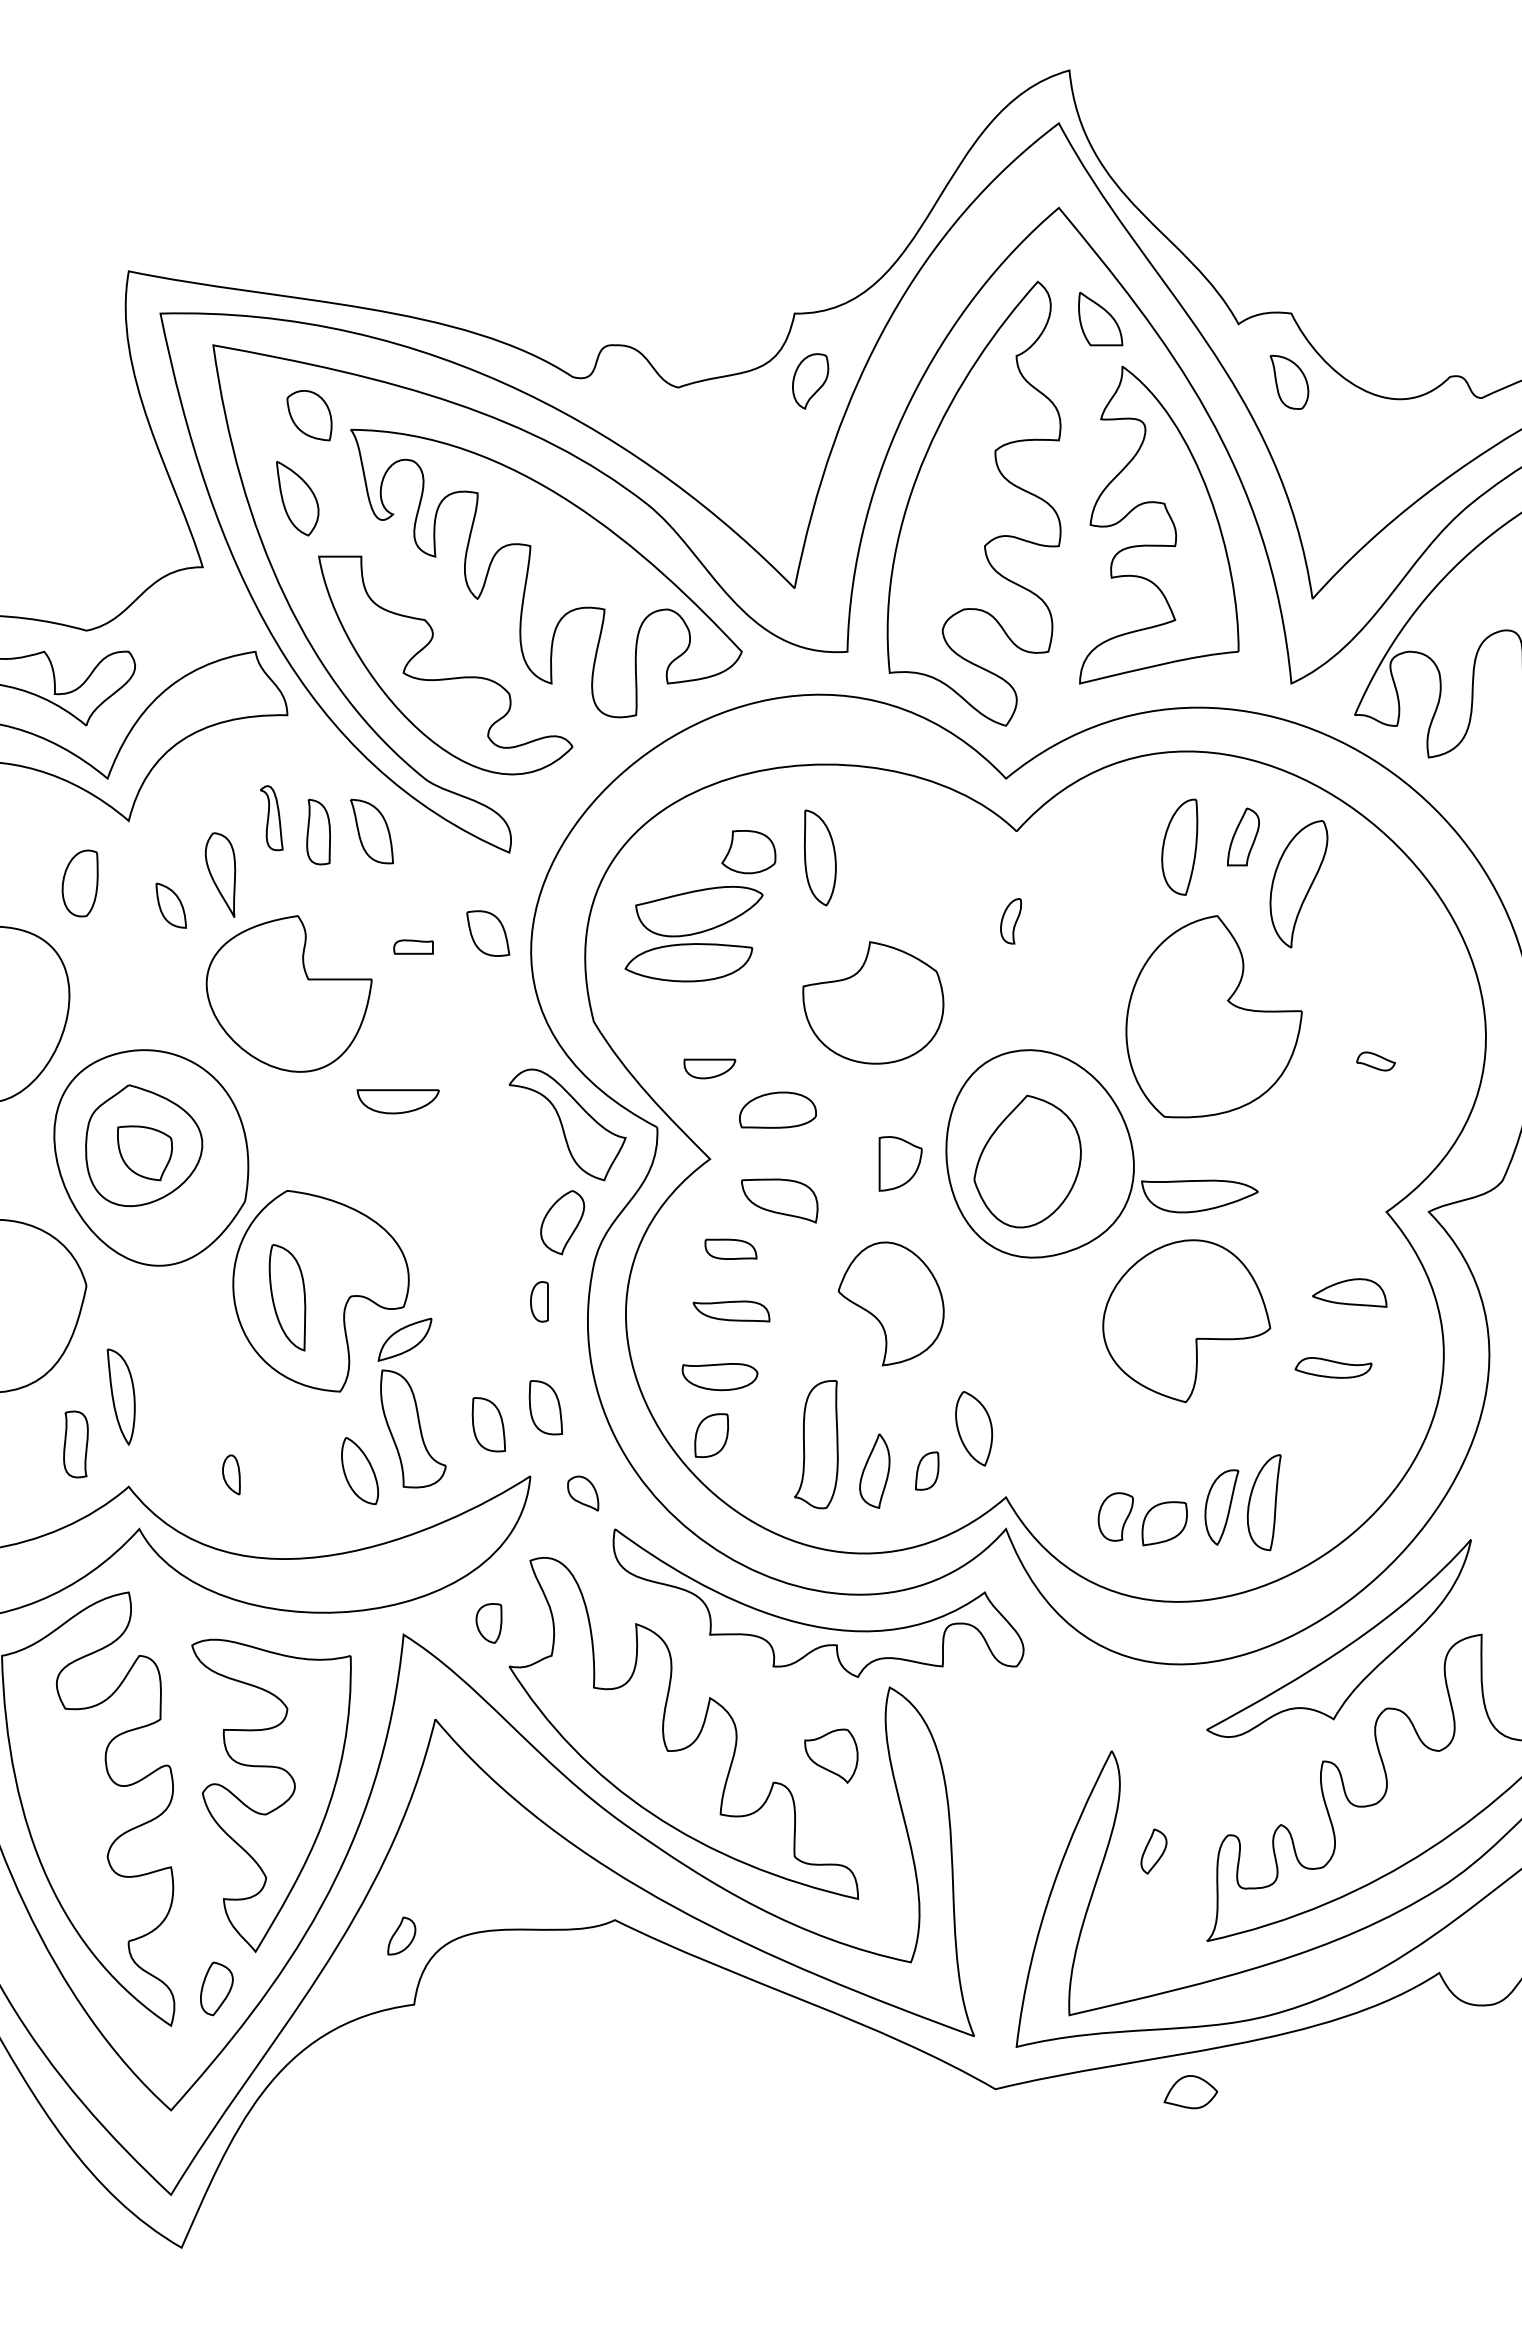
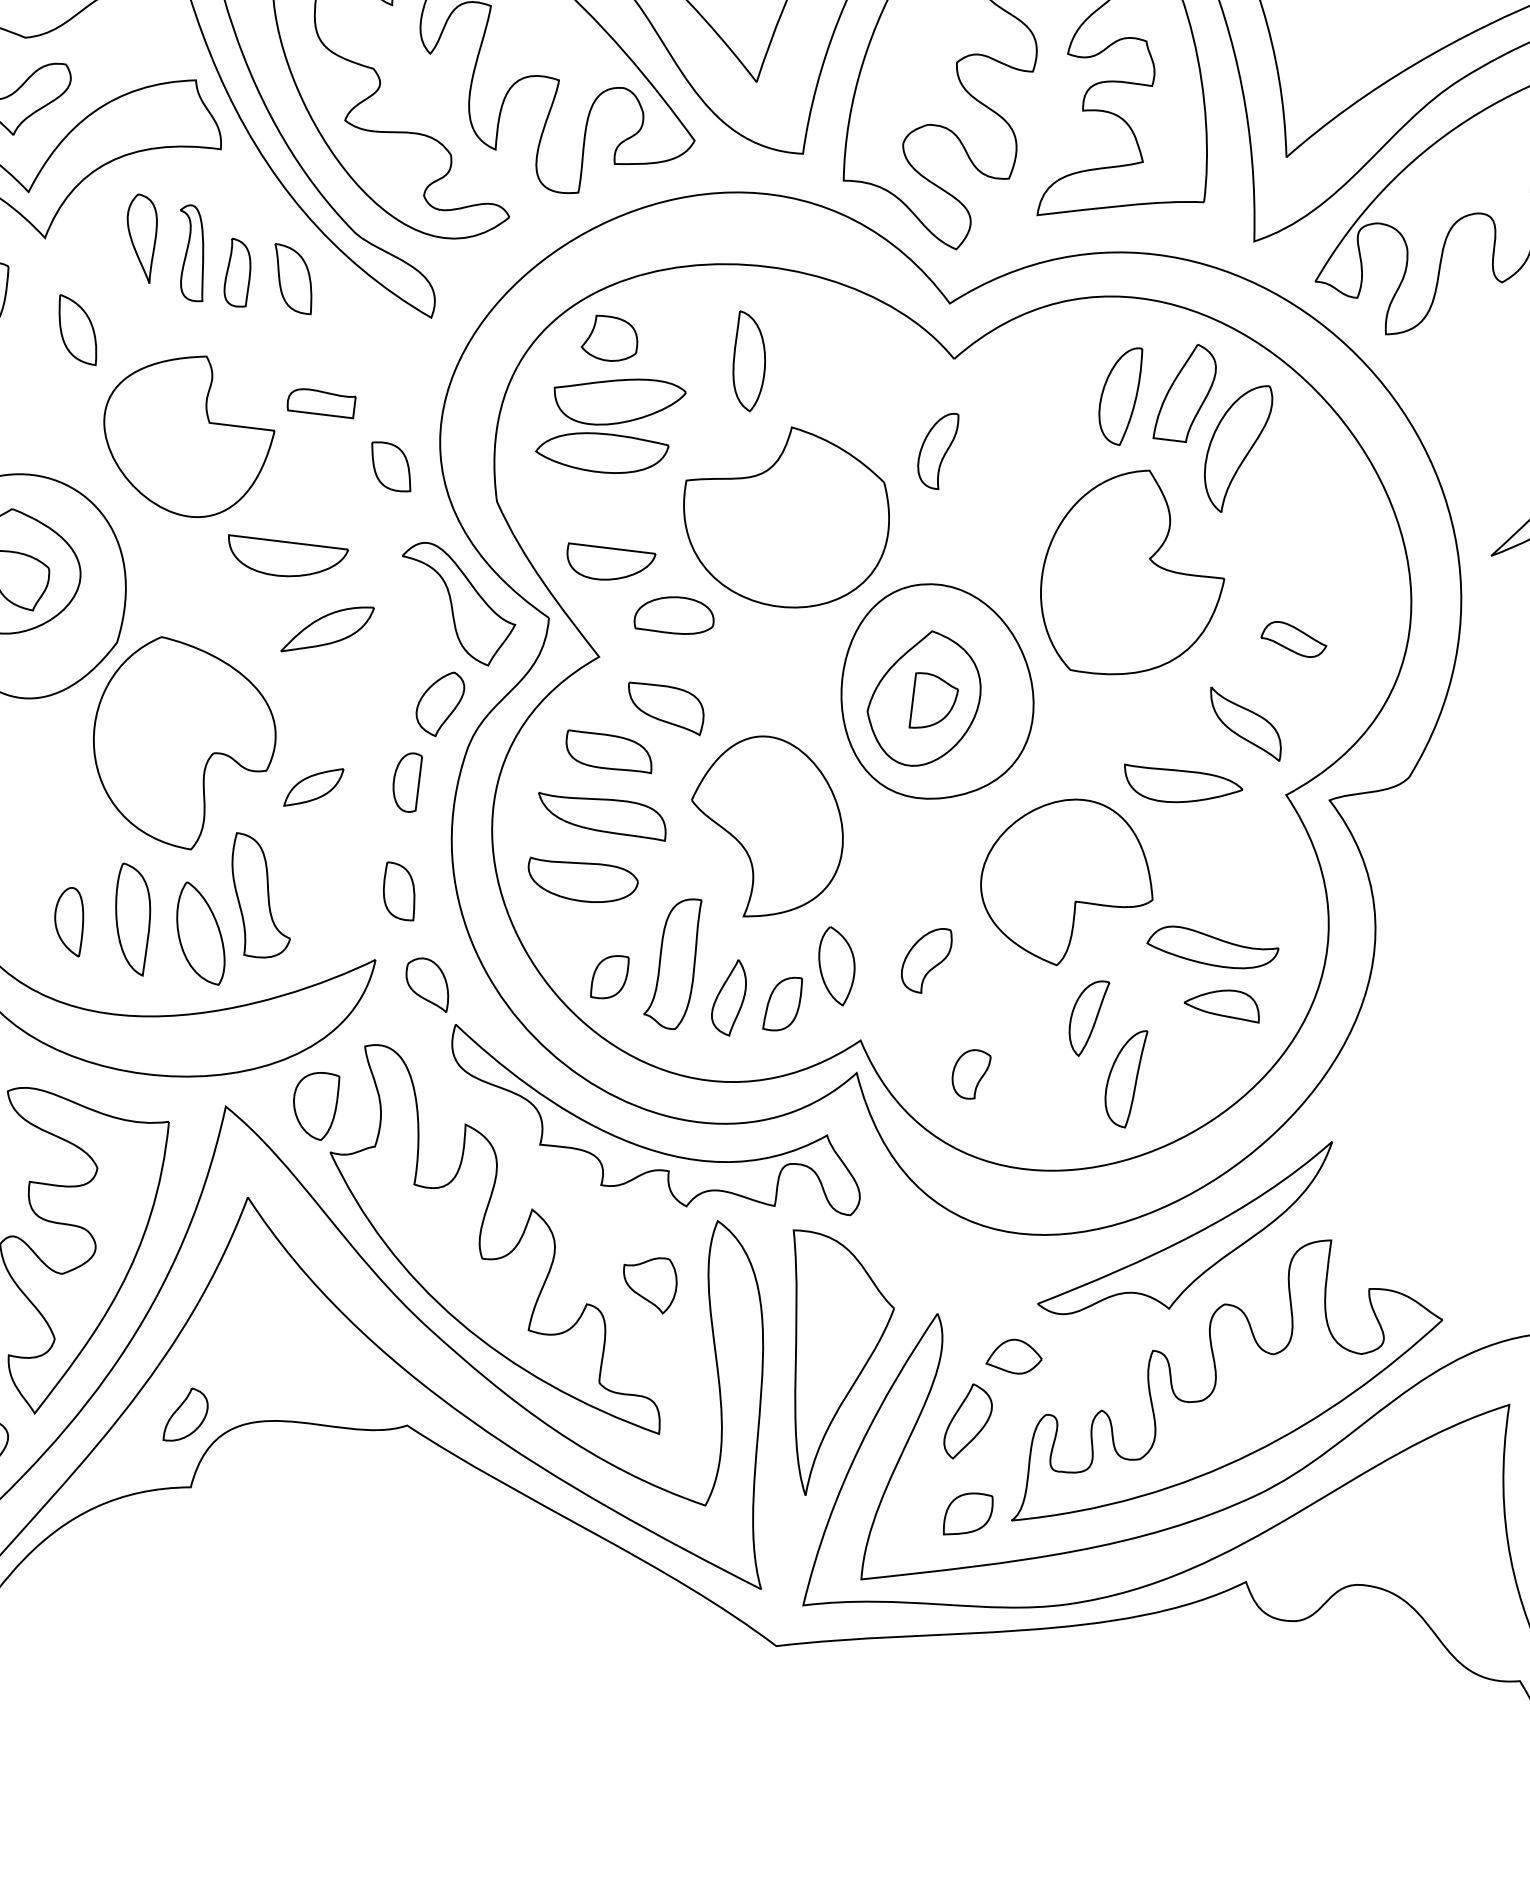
part: (271, 817) -> (191, 252), size x1.43
part: (1243, 836) -> (1186, 392), size x1.67
part: (748, 852) -> (609, 339), moved
part: (220, 874) -> (140, 237), moved
part: (171, 905) -> (78, 330), size x1.43
part: (1010, 921) -> (936, 450), size x1.67
part: (488, 933) -> (391, 466), moved
part: (413, 946) -> (321, 402), size x1.67
part: (873, 1002) -> (786, 516), size x1.43
part: (1375, 1061) -> (1293, 639), size x1.67
part: (709, 1068) -> (609, 563), size x1.67
part: (398, 1101) -> (286, 559), size x1.43
part: (1339, 1148) -> (1245, 724), added
part: (900, 1163) -> (934, 702), moved
part: (445, 1164) -> (327, 629), added
part: (1199, 1196) -> (1182, 787), moved
part: (730, 1249) -> (608, 752), size x1.67
part: (1349, 1292) -> (1222, 1003), moved
part: (287, 1297) -> (131, 919), moved
part: (539, 1301) -> (406, 781), size x1.43
part: (891, 1303) -> (767, 827), size x1.43
part: (731, 1311) -> (602, 815), size x1.67
part: (404, 1339) -> (313, 787), moved
part: (1333, 1367) -> (1212, 947), size x1.67
part: (719, 1376) -> (581, 881), size x1.43
part: (1059, 1412) -> (926, 960), added
part: (488, 1424) -> (338, 901), removed
part: (711, 1435) -> (609, 977), moved
part: (359, 1470) -> (201, 932), size x1.43
part: (927, 1470) -> (783, 1003), size x1.43
part: (231, 1474) -> (69, 920), size x1.67
part: (582, 1493) -> (426, 984), size x1.43
part: (1221, 1507) -> (1087, 1018), moved
part: (1164, 1523) -> (968, 1514), moved
part: (488, 1623) -> (314, 1105), size x1.67
part: (1016, 1813) -> (832, 1366), added
part: (1153, 1851) -> (967, 1421), size x1.67
part: (401, 1935) -> (186, 1414), size x1.43
part: (1190, 2092) -> (1014, 1356), moved

